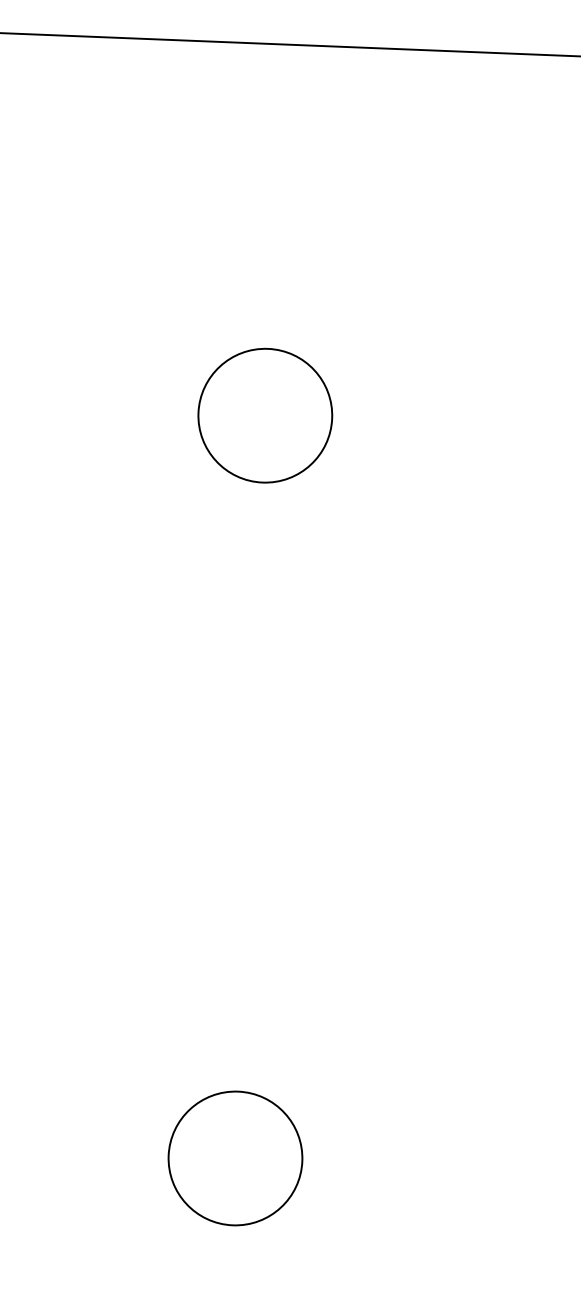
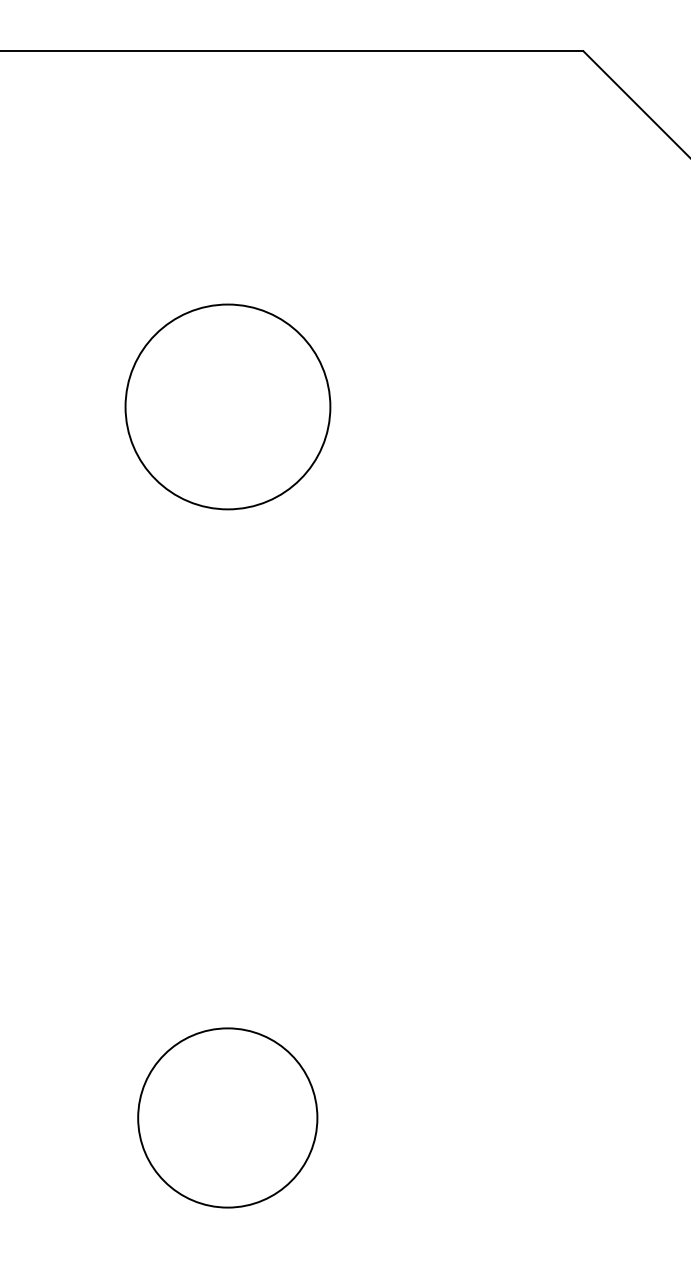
circle: (265, 415) -> (227, 406), size x1.6
circle: (235, 1157) -> (227, 1117), size x1.4

